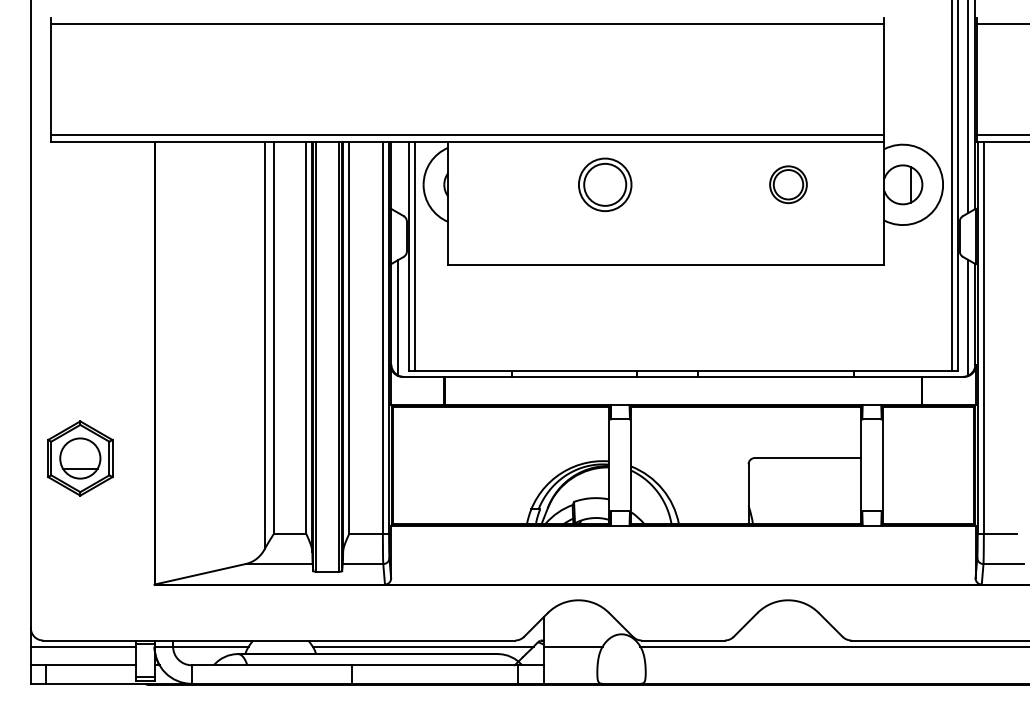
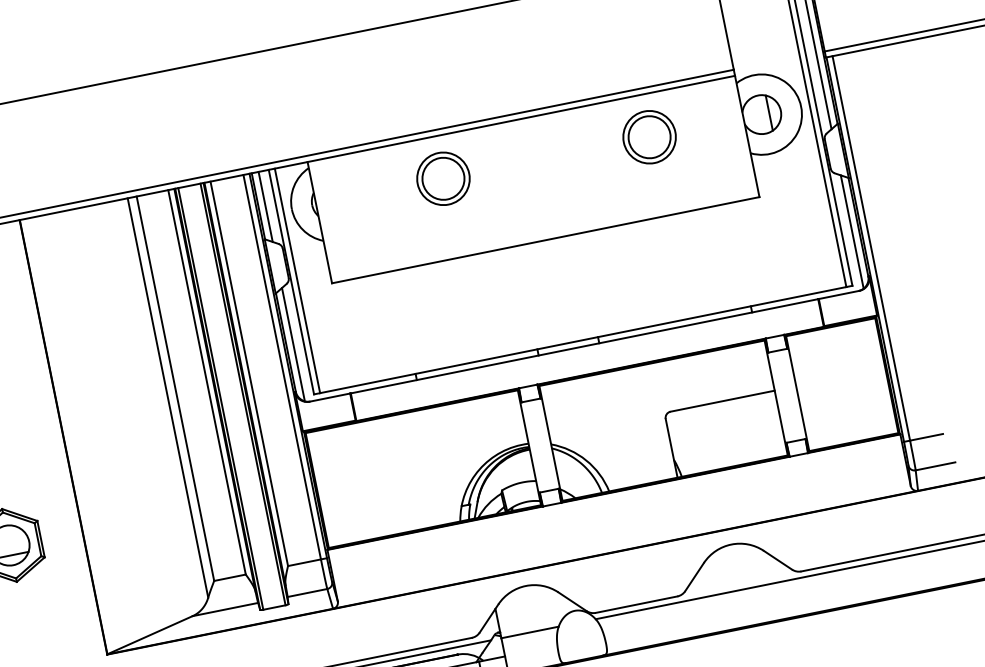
line: (398, 177) -> (265, 207), added
part: (605, 184) -> (443, 178), moved
part: (788, 184) -> (649, 136), size x1.43

